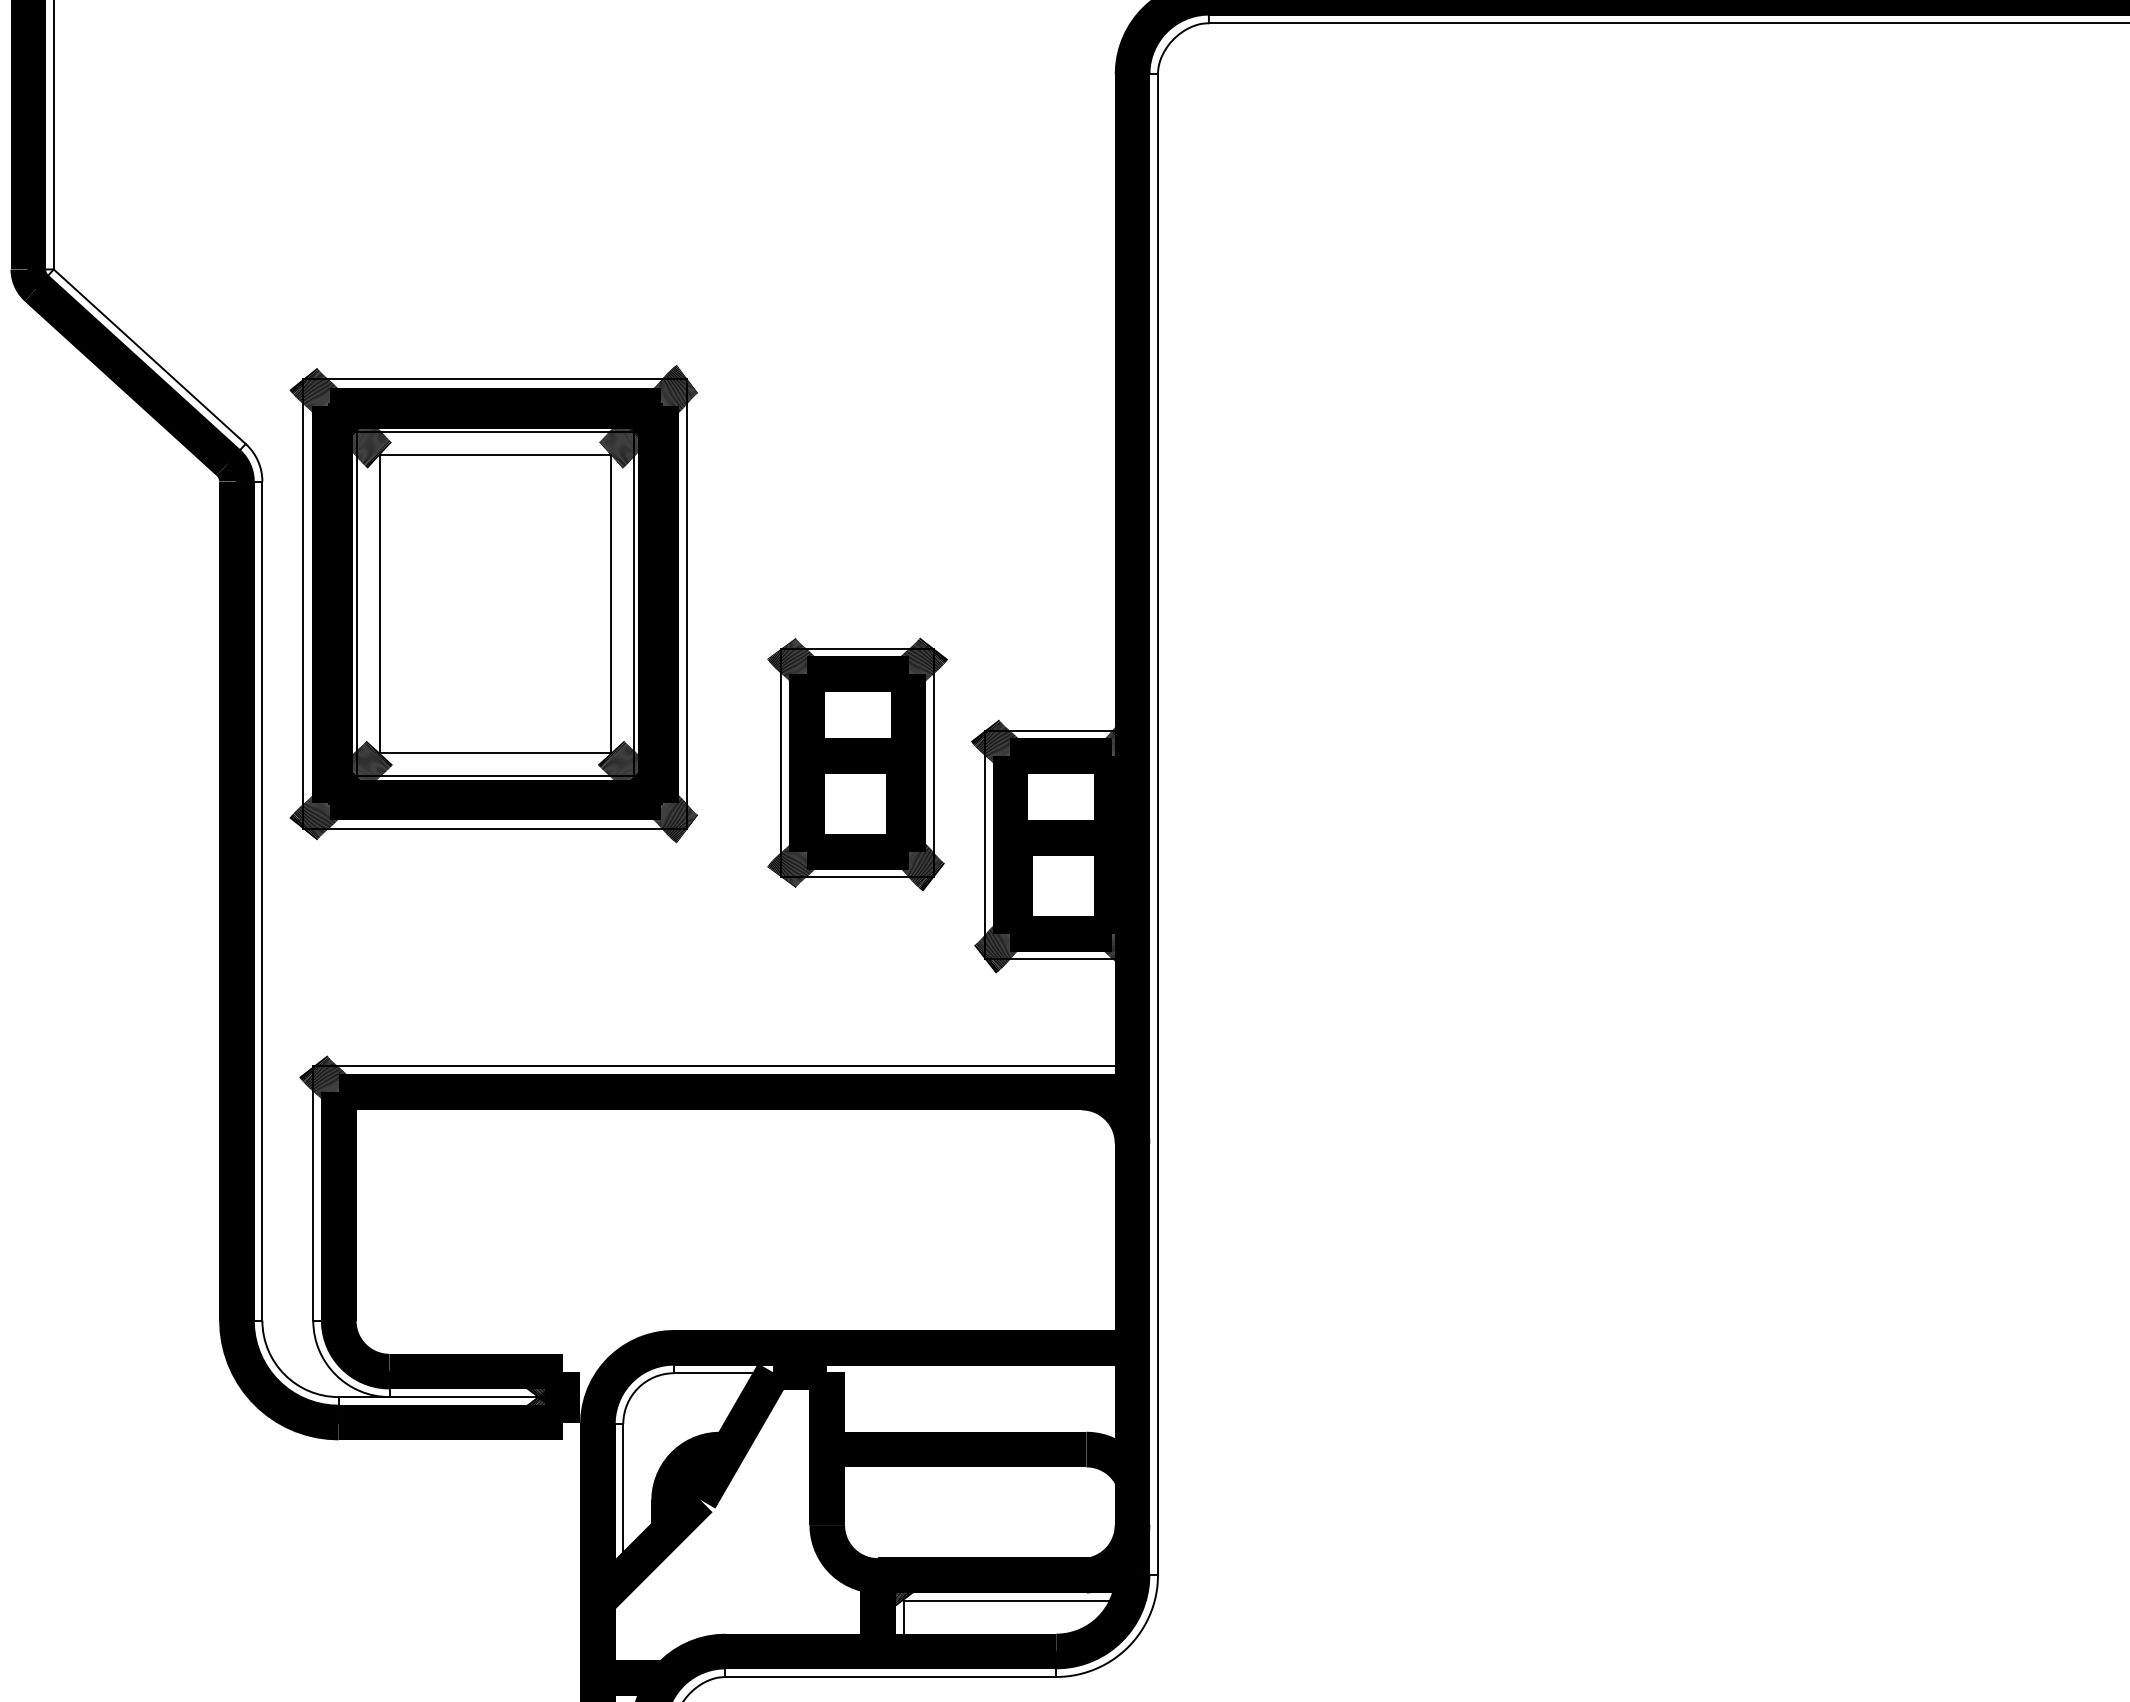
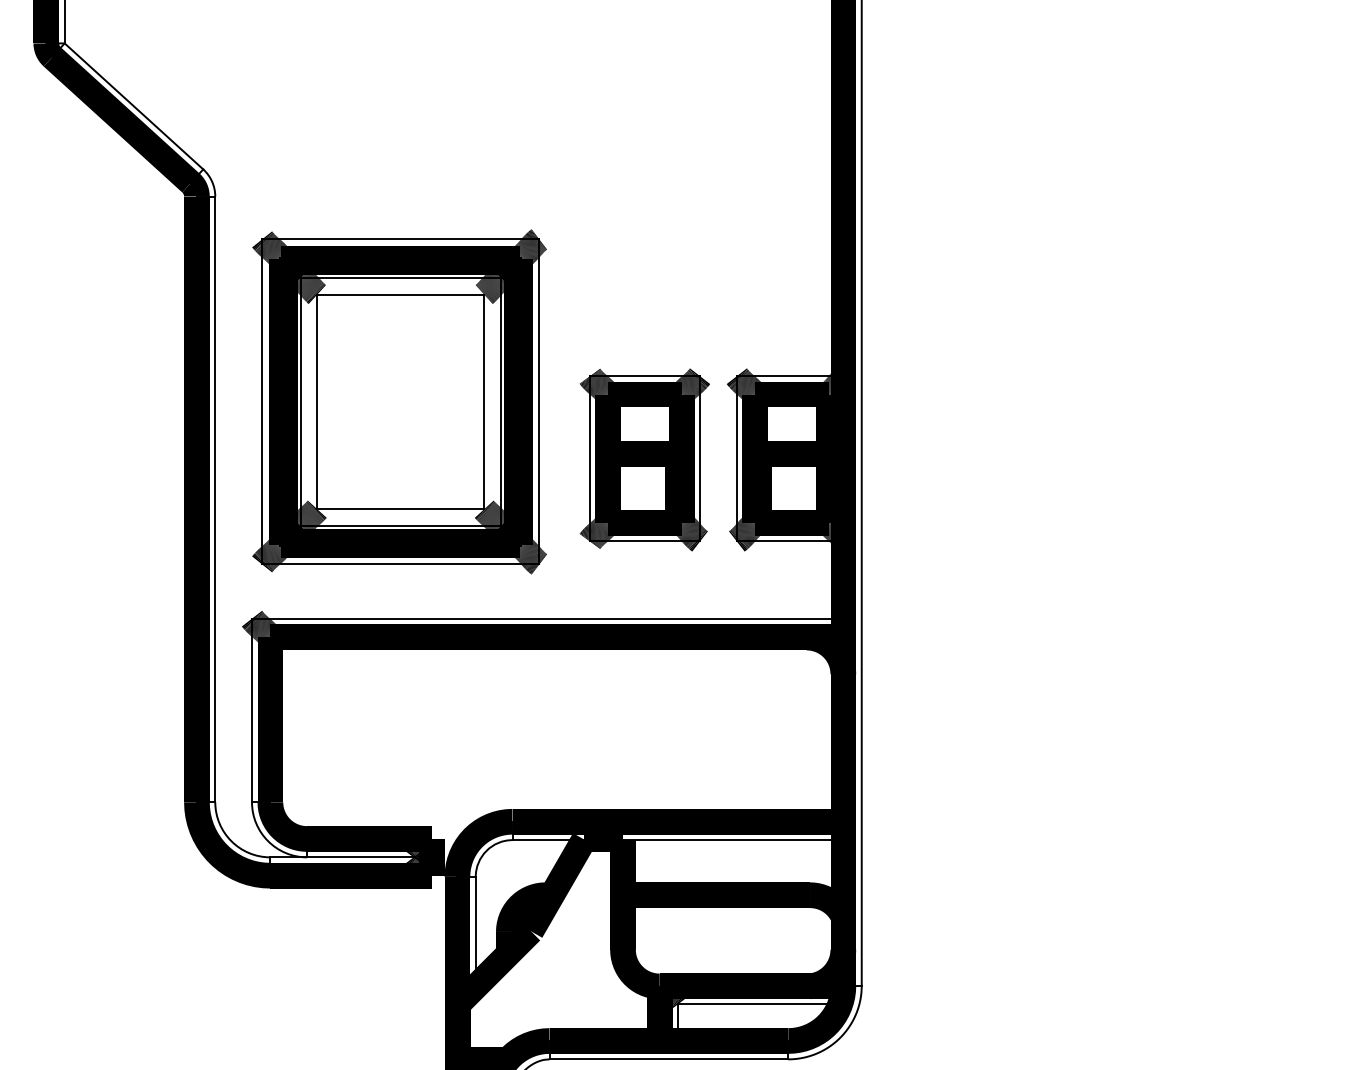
part: (493, 604) -> (399, 402), moved
part: (857, 764) -> (644, 459), moved
line: (979, 1373) -> (732, 840), added

